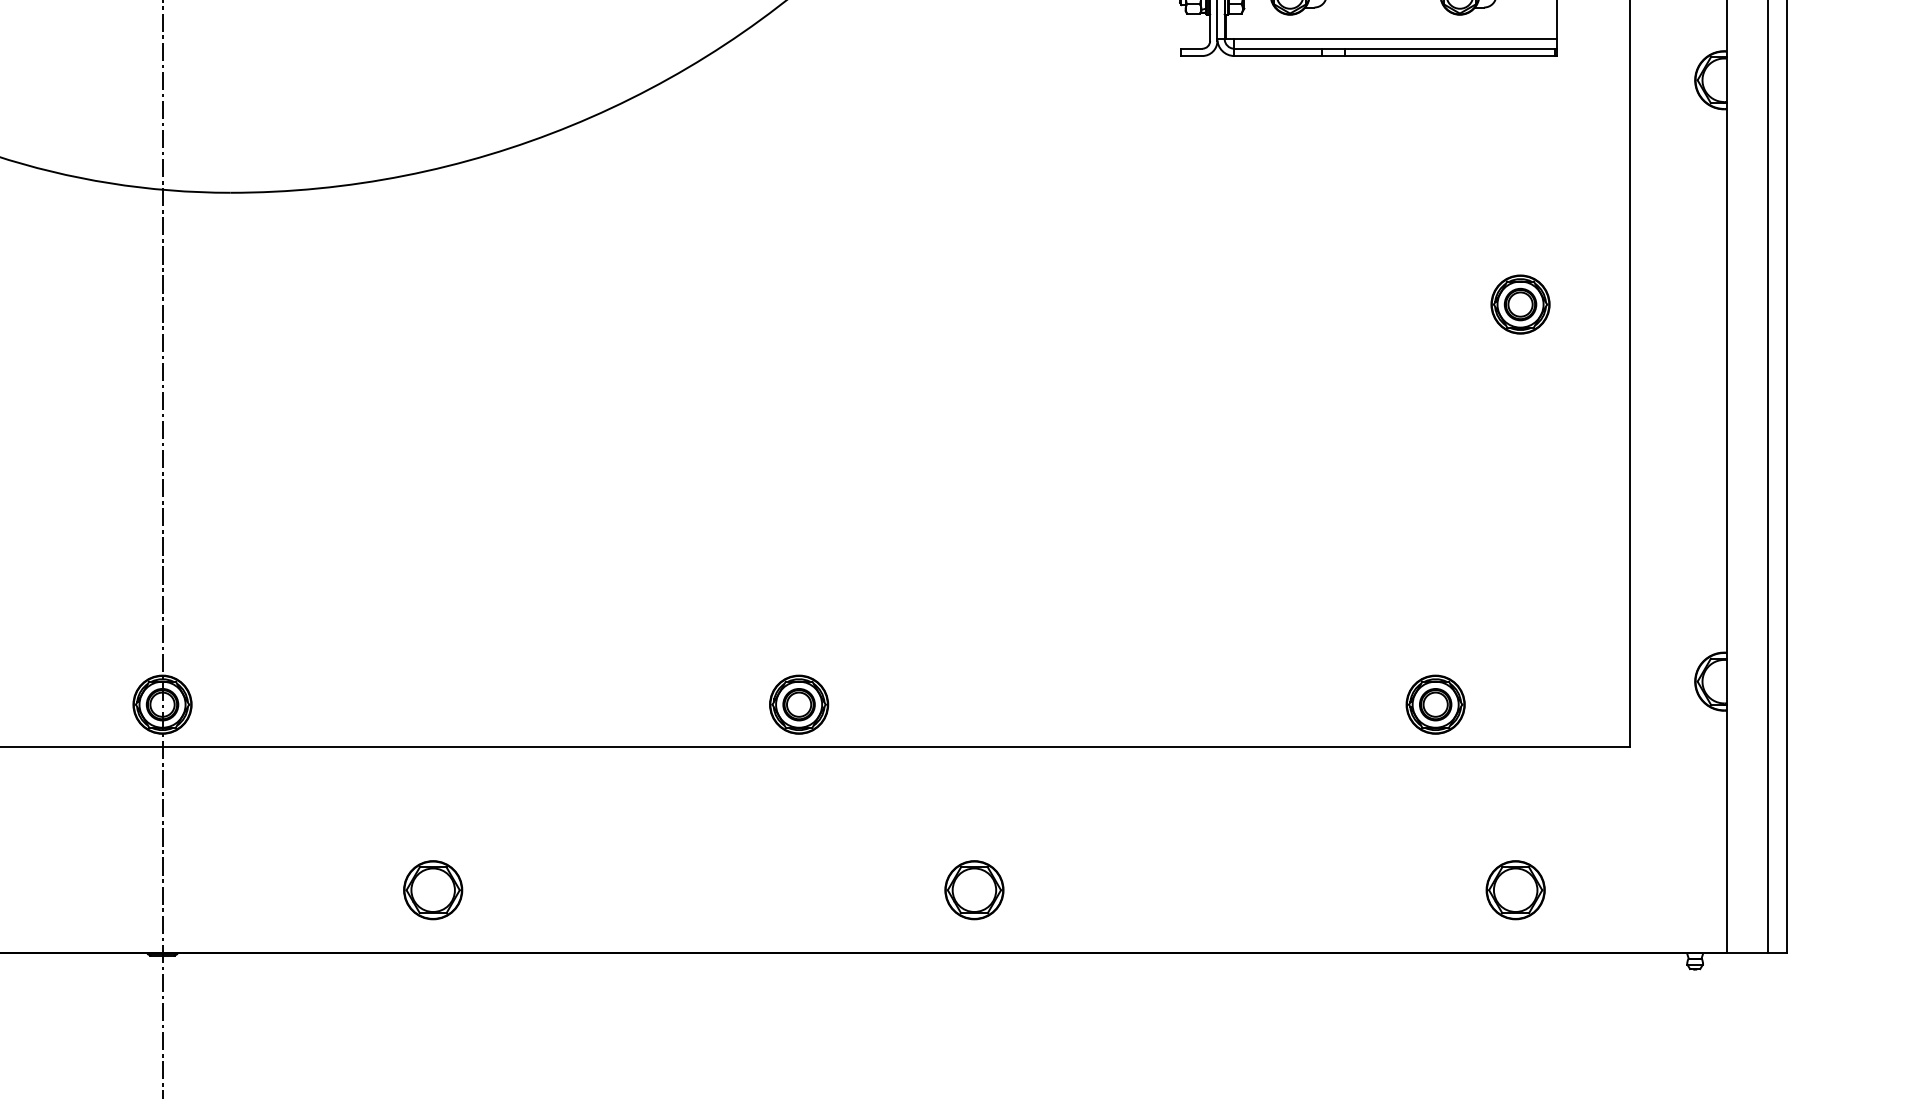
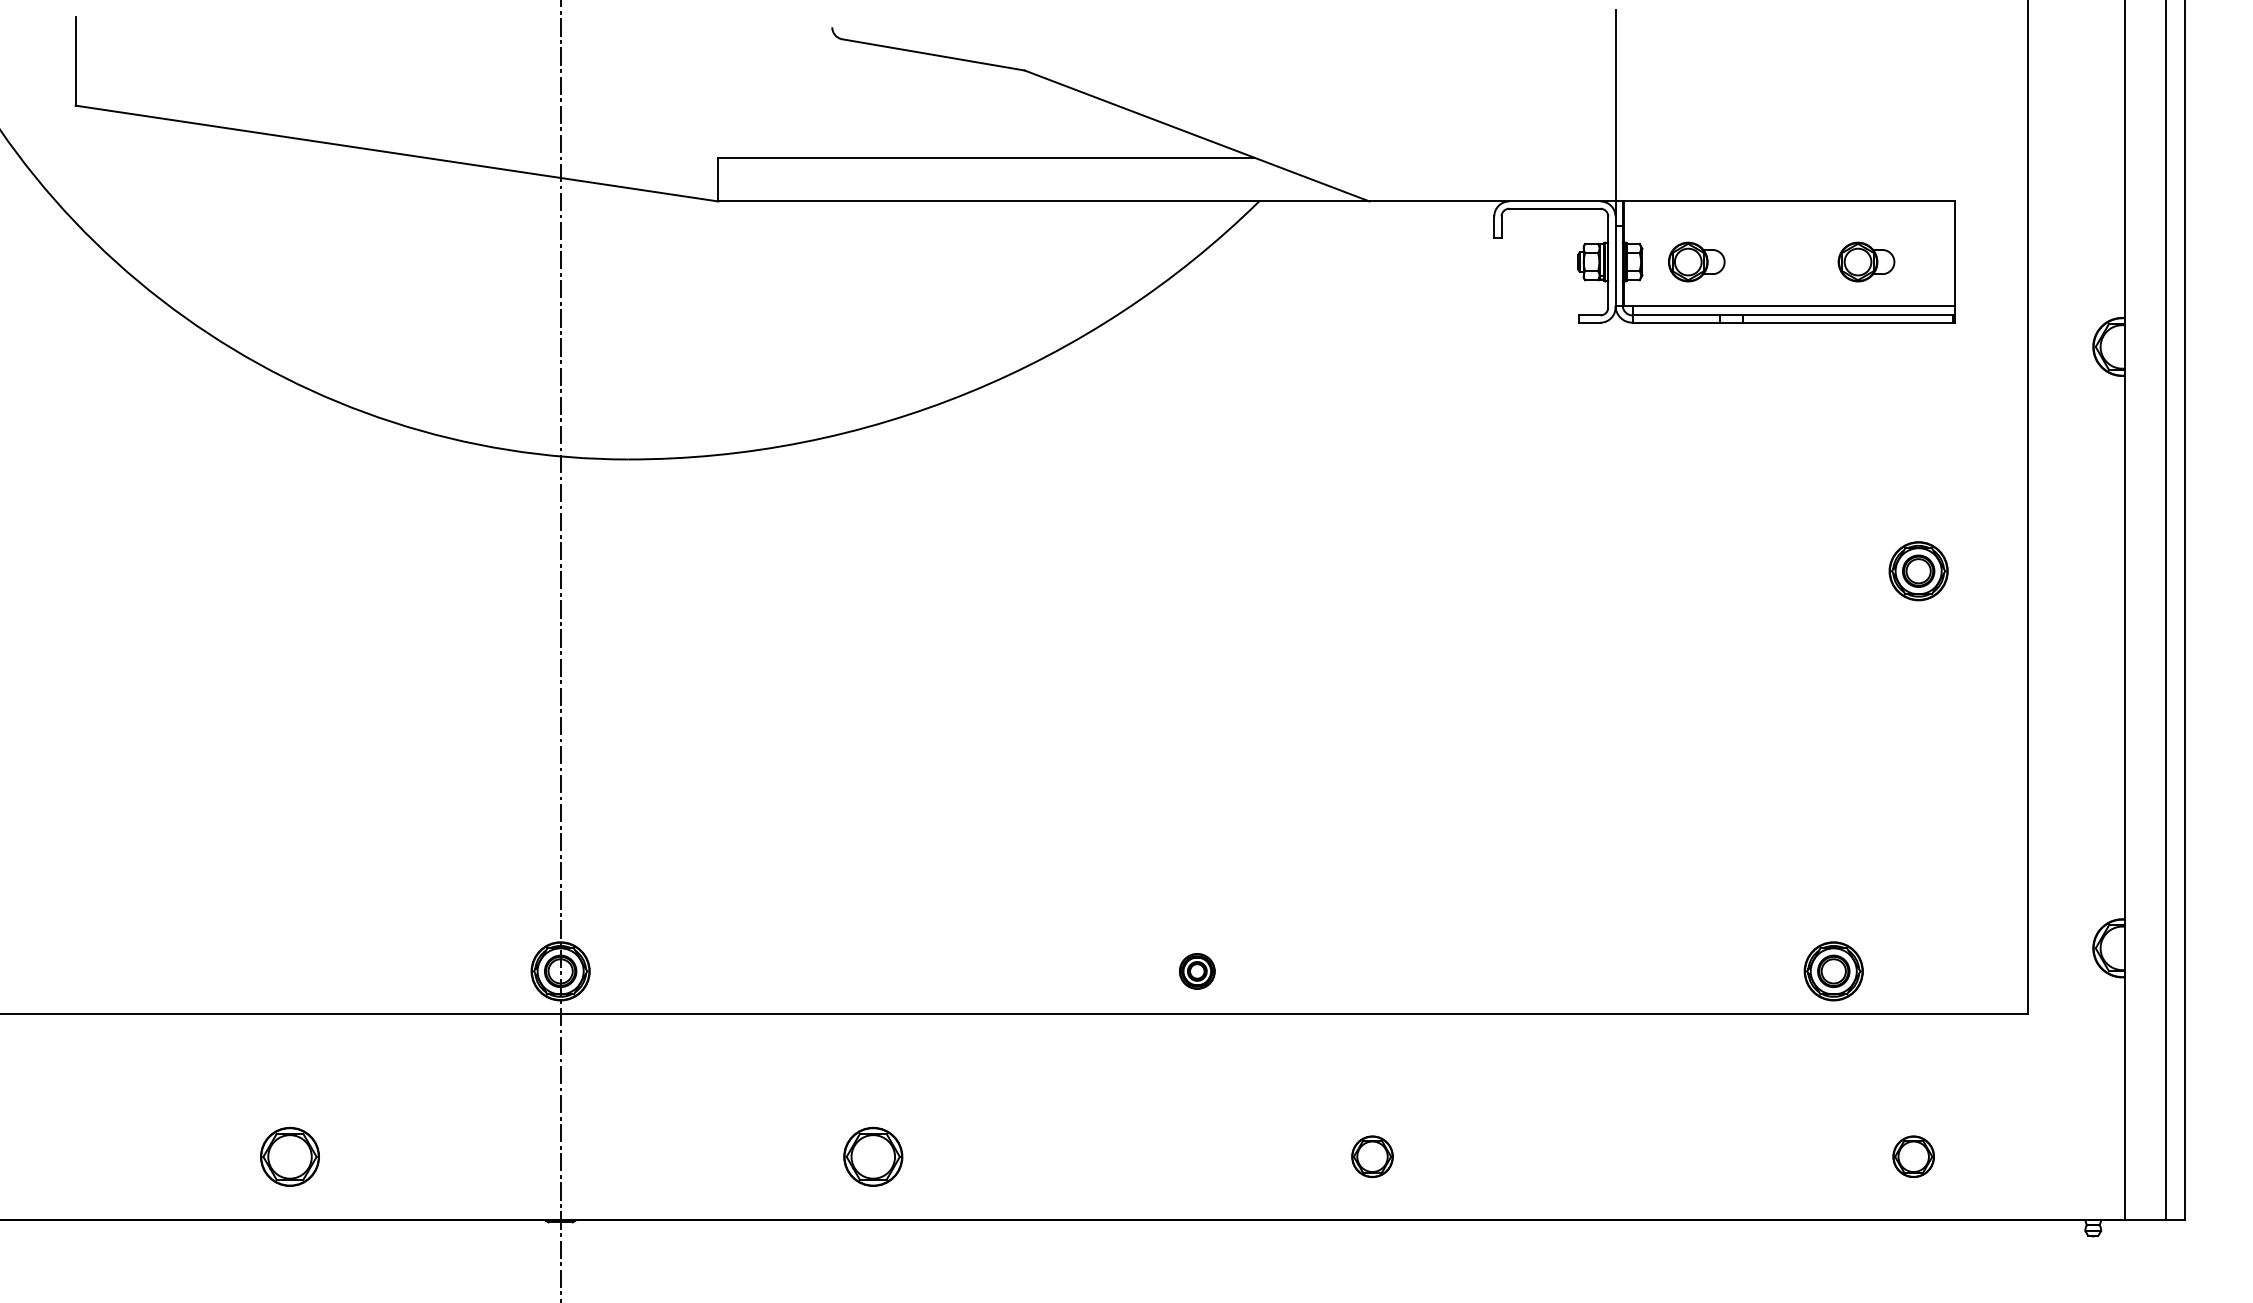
part: (799, 704) -> (1197, 971), size x0.6
part: (433, 889) -> (873, 1156), moved
part: (974, 889) -> (1372, 1156), size x0.7
part: (1515, 889) -> (1913, 1156), size x0.7

